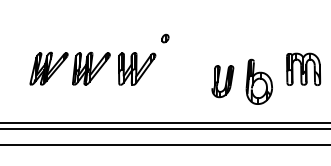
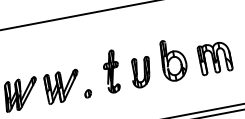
part: (165, 38) -> (88, 93), moved
part: (191, 62) -> (111, 71), added
part: (222, 81) -> (141, 72), moved
part: (258, 81) -> (172, 59), moved

